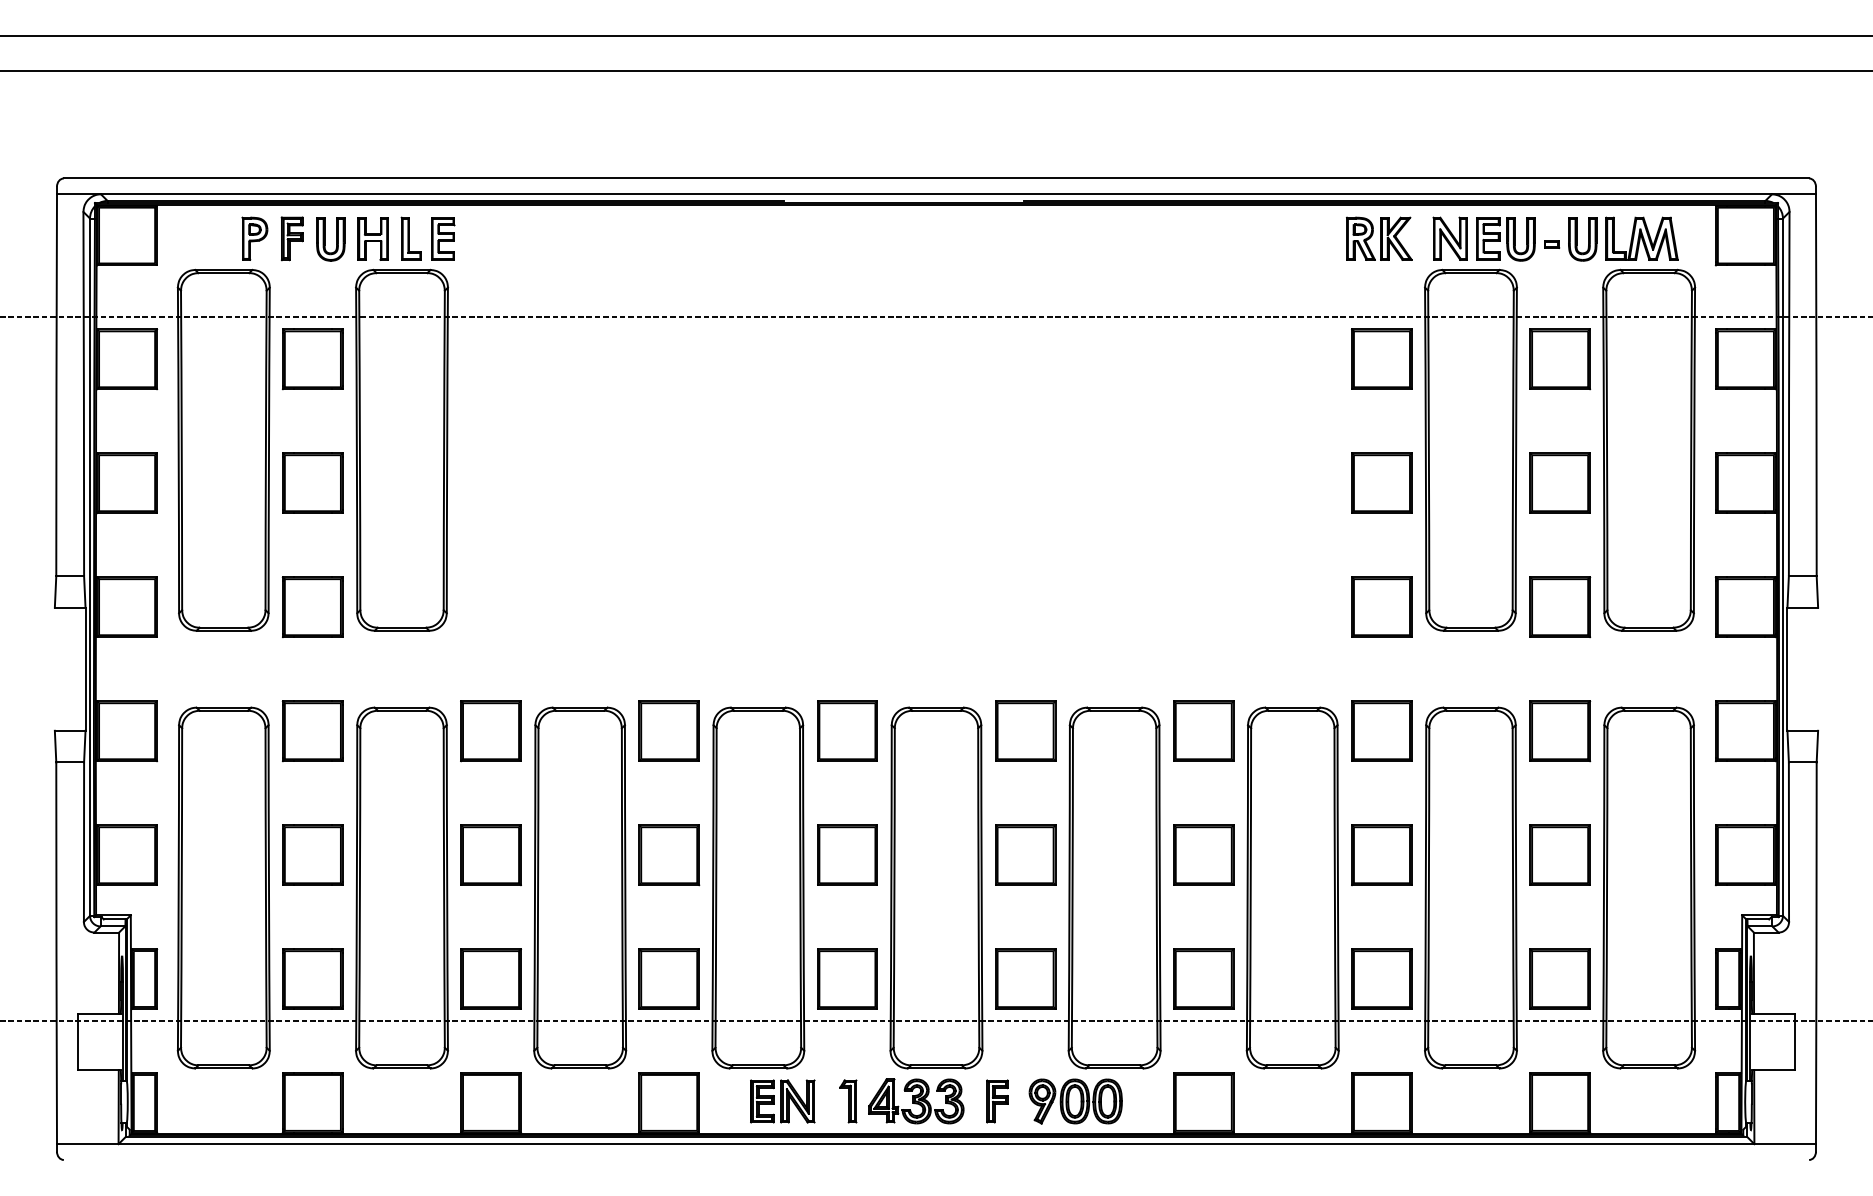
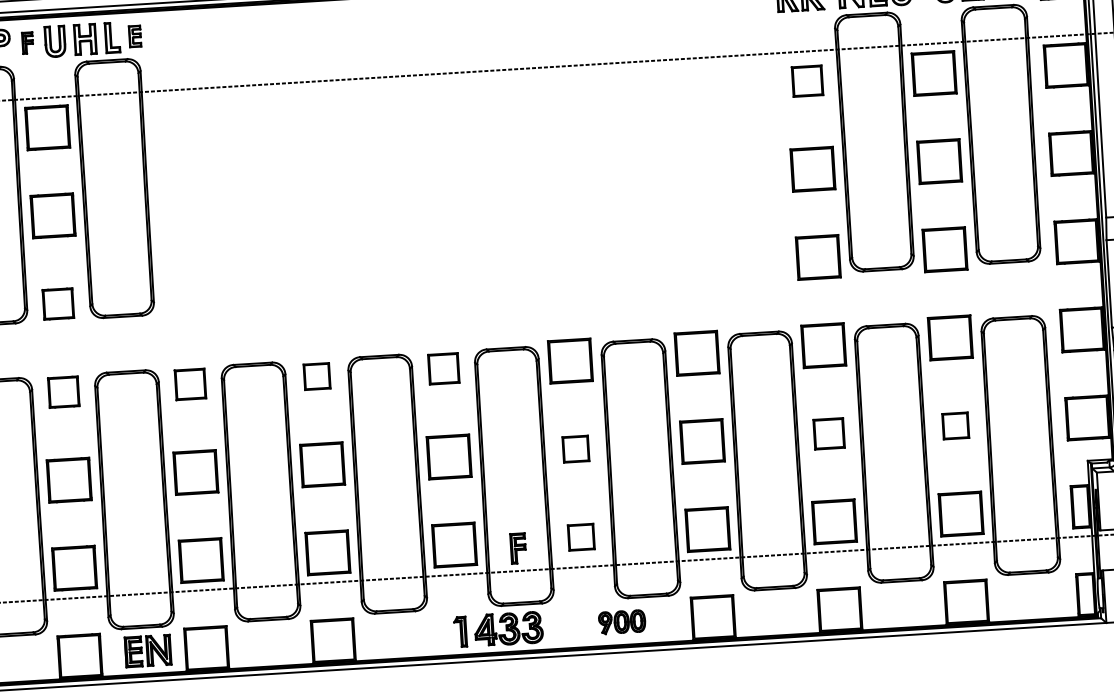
part: (291, 238) -> (27, 42), size x0.7
part: (443, 238) -> (135, 36), size x0.7
part: (1381, 358) -> (807, 80), size x0.7
part: (312, 607) -> (58, 304), size x0.7
part: (668, 730) -> (316, 376), size x0.6
part: (847, 730) -> (443, 368), size x0.7
part: (312, 731) -> (63, 392), size x0.7
part: (490, 731) -> (190, 384), size x0.7
part: (1025, 854) -> (575, 448), size x0.6
part: (1559, 854) -> (955, 425), size x0.6
part: (1381, 855) -> (828, 433), size x0.7
part: (1025, 978) -> (581, 536), size x0.6
part: (782, 1101) -> (147, 651), moved
part: (997, 1101) -> (518, 548), moved
part: (1075, 1101) -> (622, 622), size x0.7

